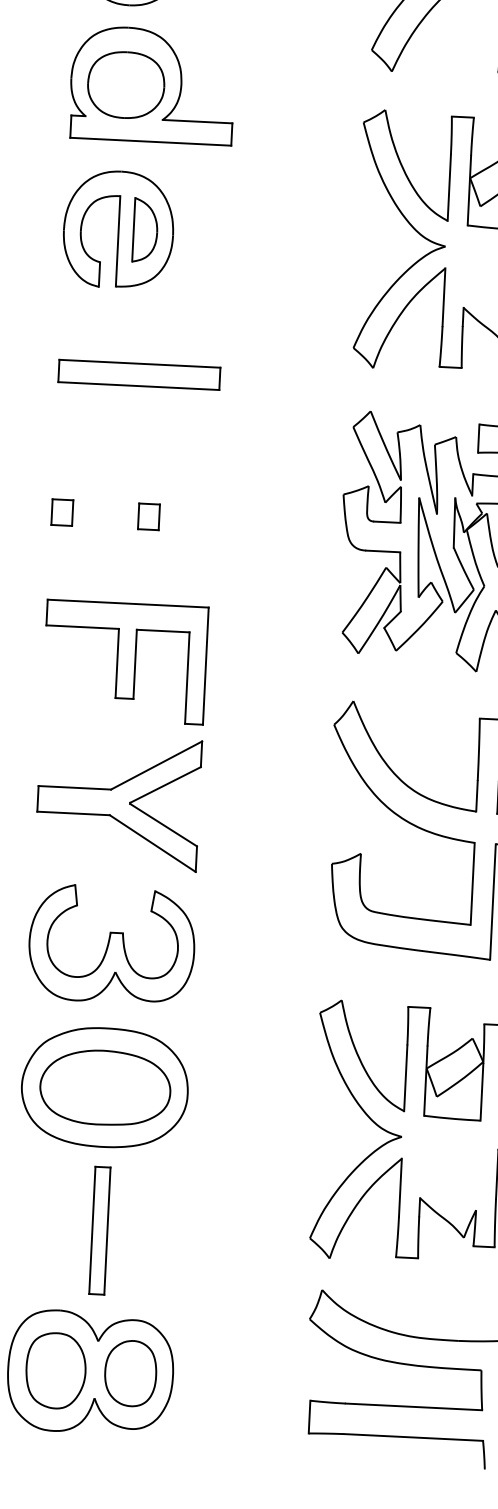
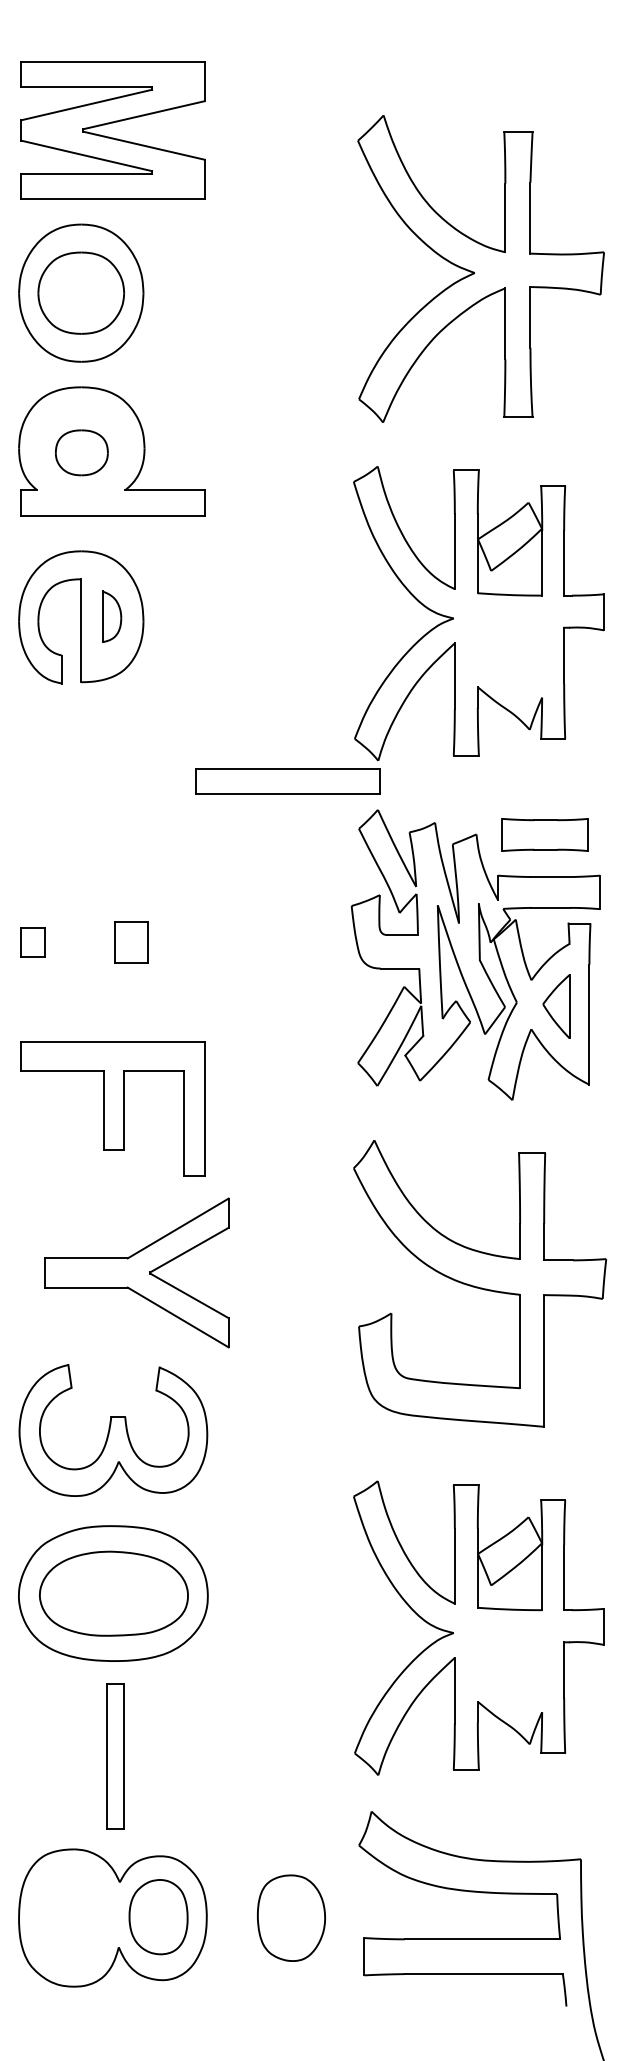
part: (125, 84) -> (81, 452), size x0.6
part: (145, 230) -> (111, 616), size x0.7
part: (139, 374) -> (287, 781), moved
part: (148, 517) -> (131, 942), size x1.4
part: (118, 802) -> (136, 1272), moved
part: (56, 1370) -> (291, 1917), moved

